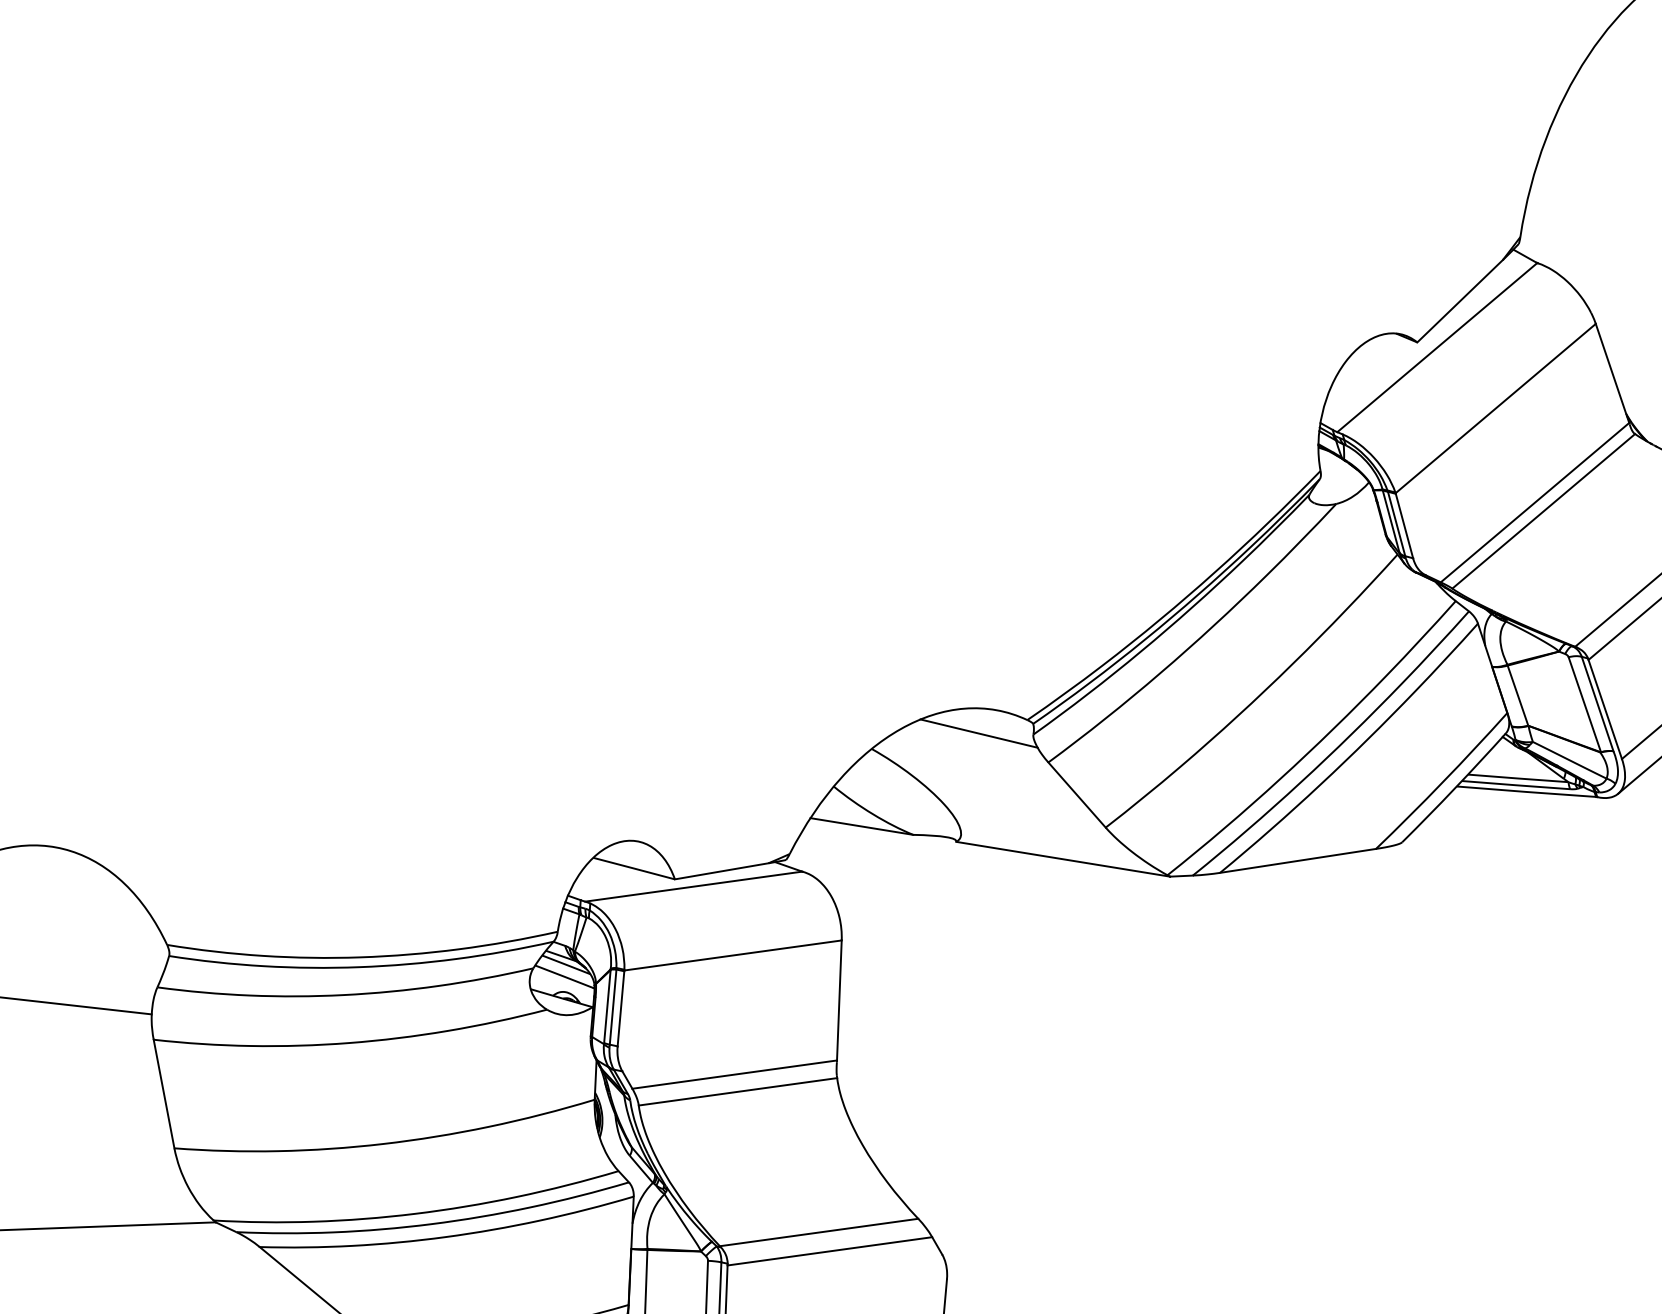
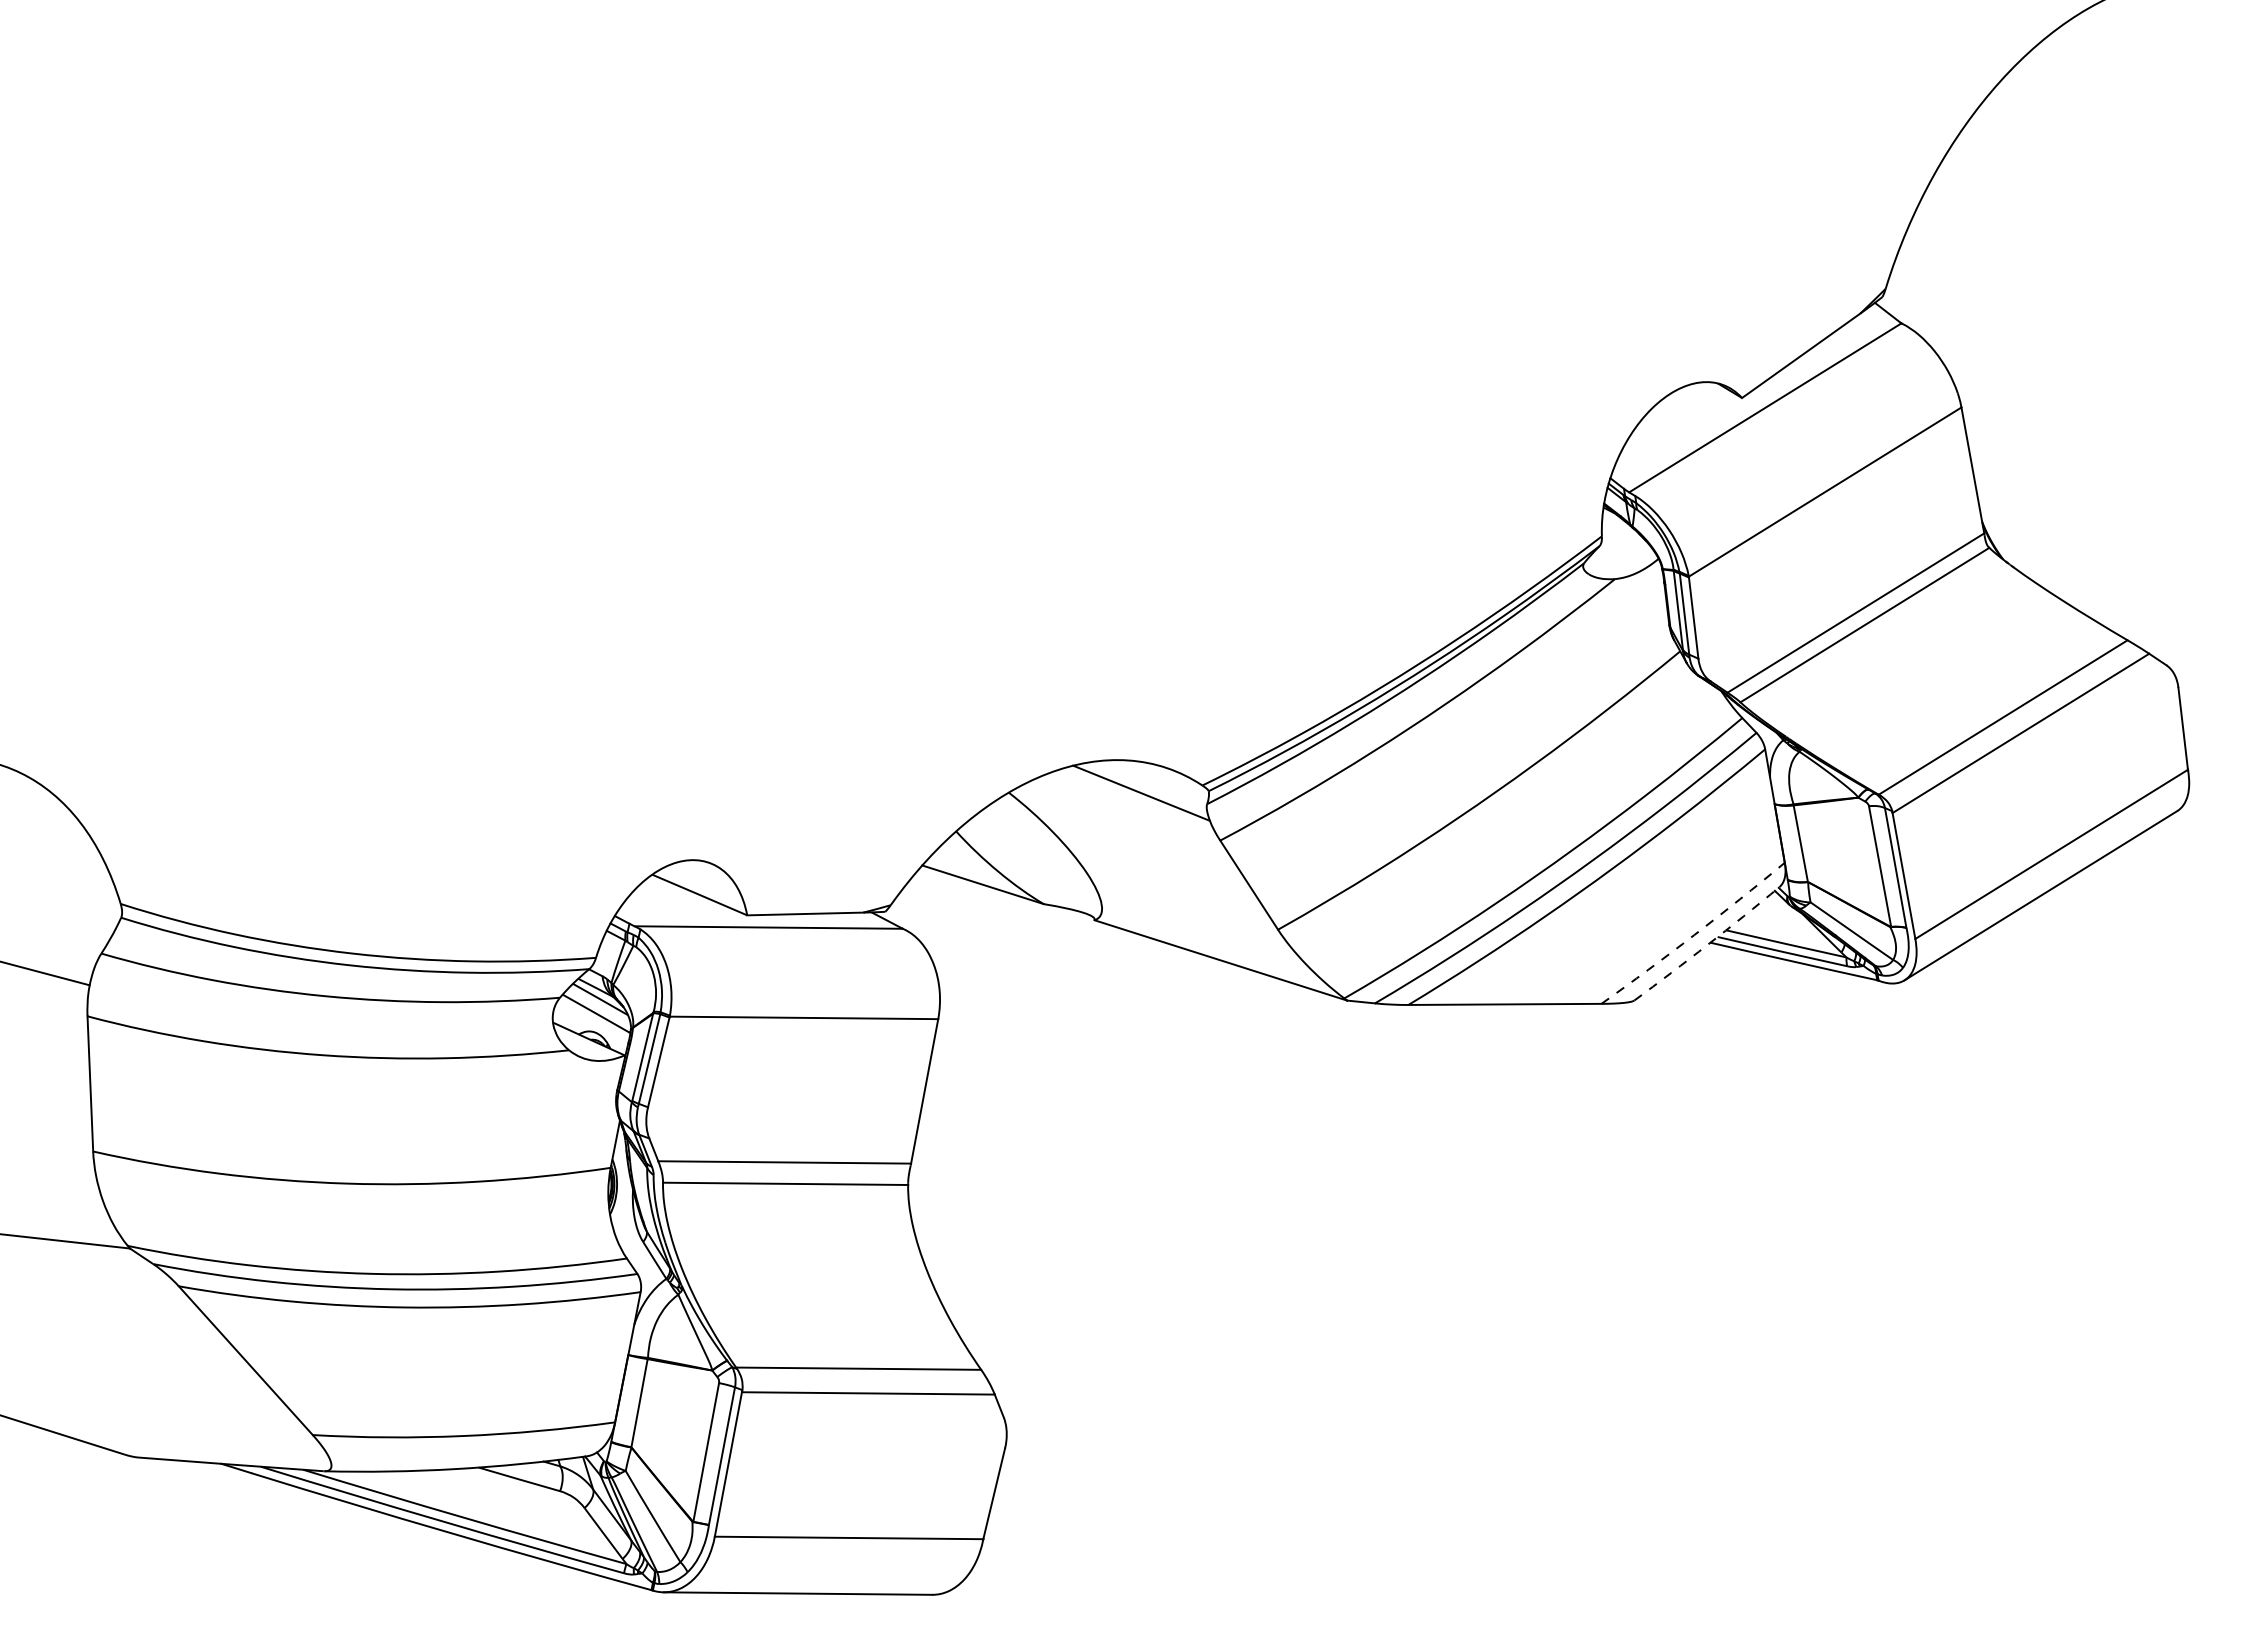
arc: (1443, 782) -> (1694, 935), solid -> dashed
arc: (1454, 788) -> (1707, 944), solid -> dashed

